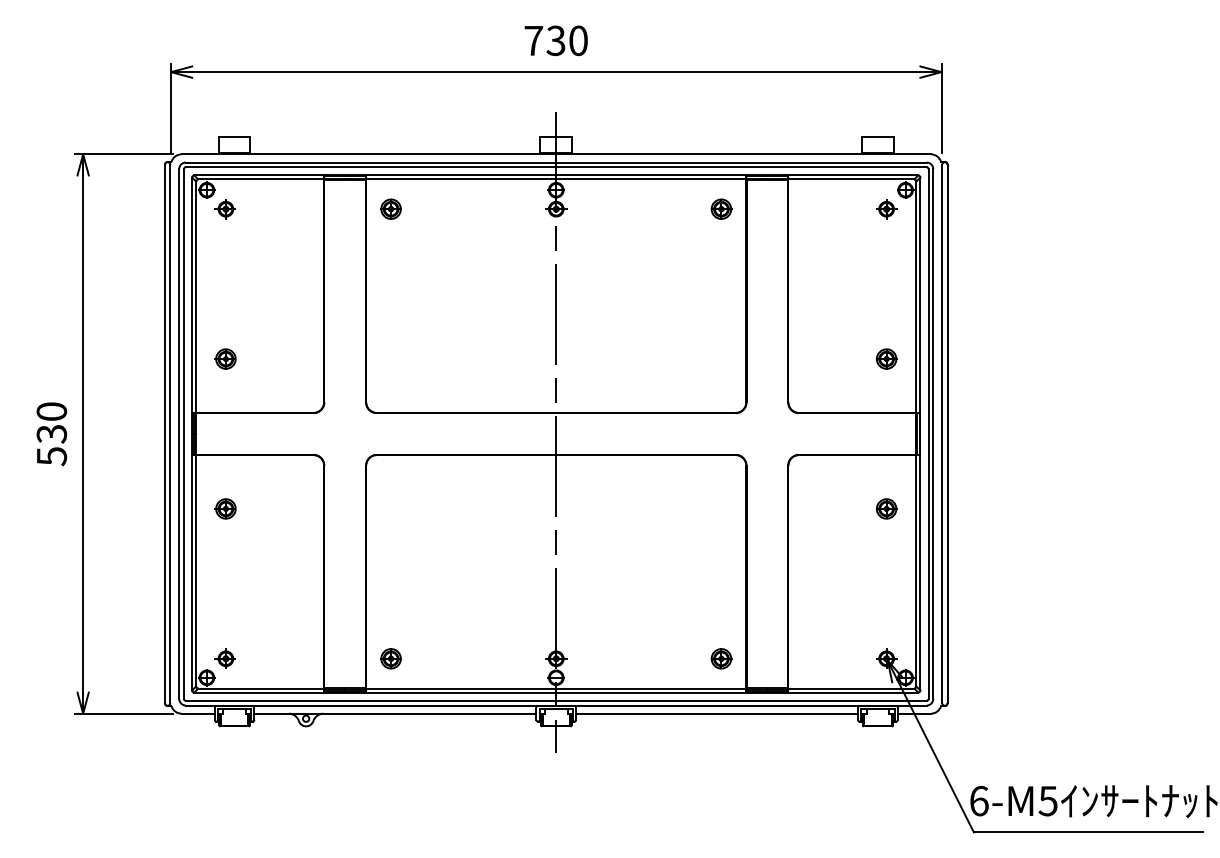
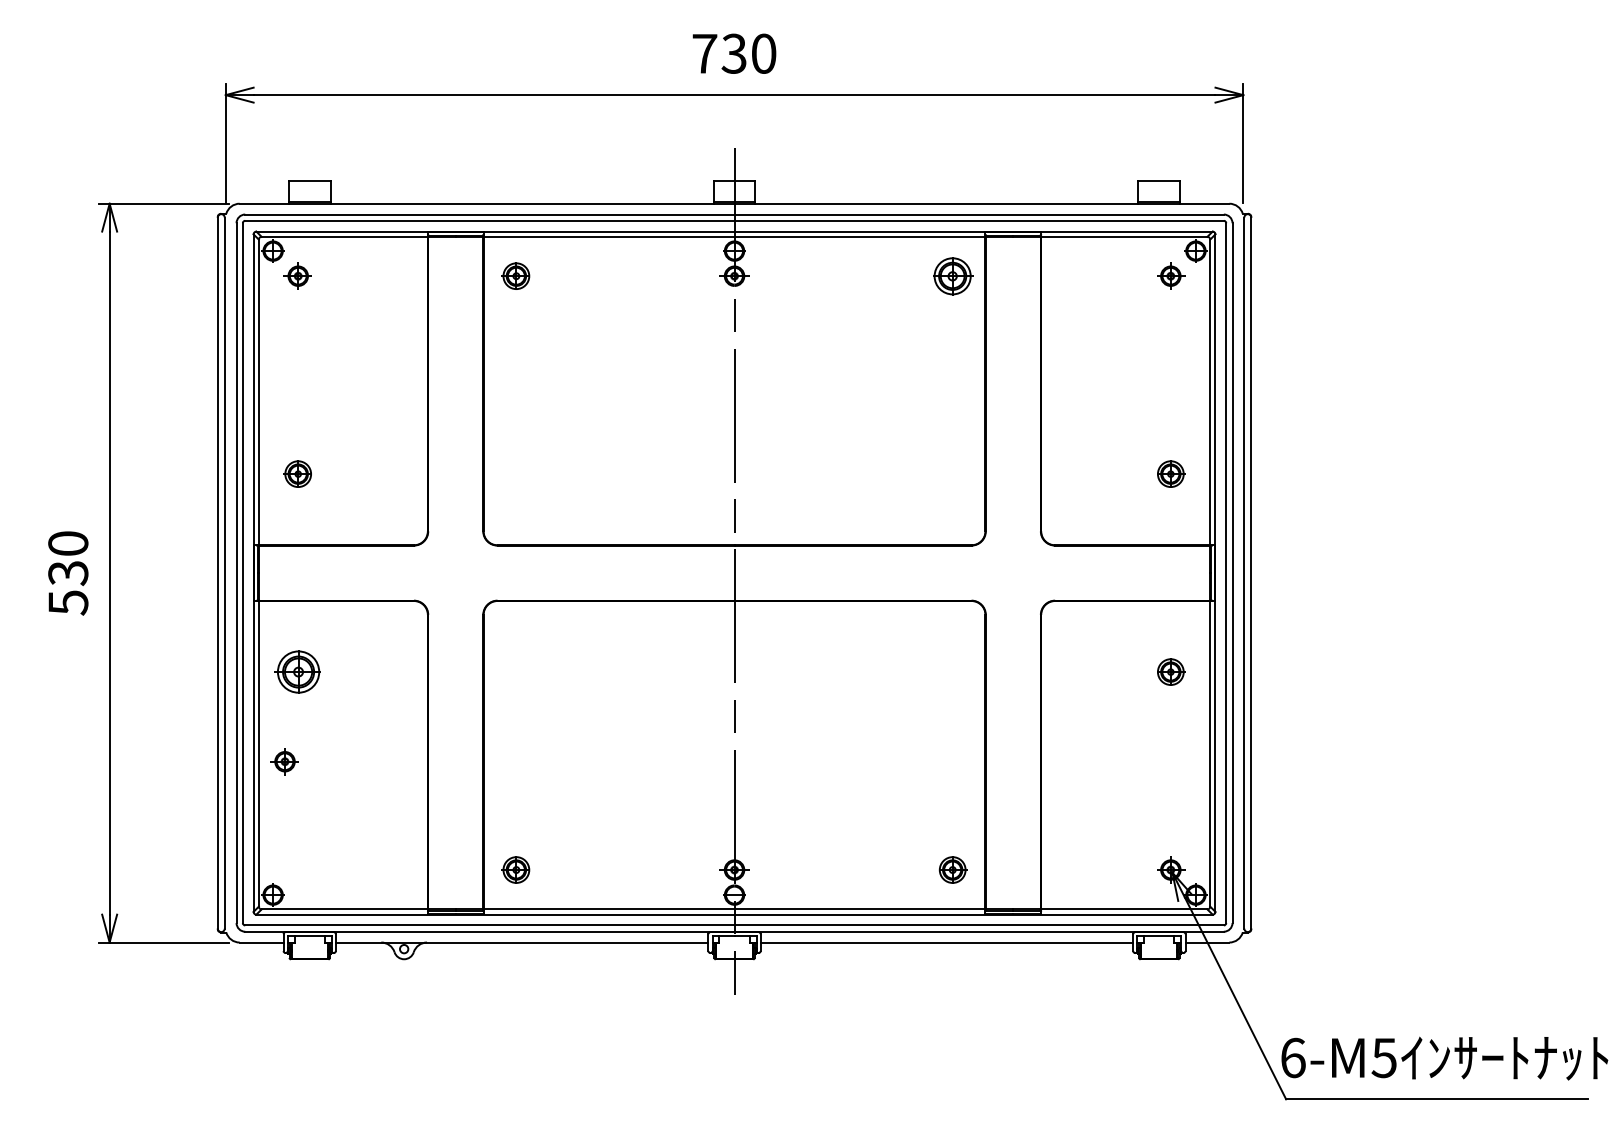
part: (721, 208) -> (952, 275), size x1.4
part: (225, 508) -> (297, 671), size x1.6
part: (224, 658) -> (283, 761), moved

